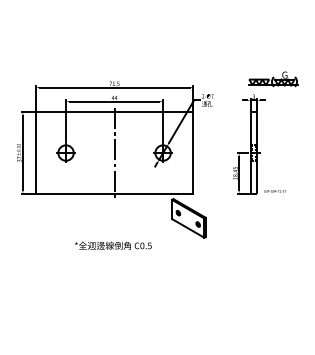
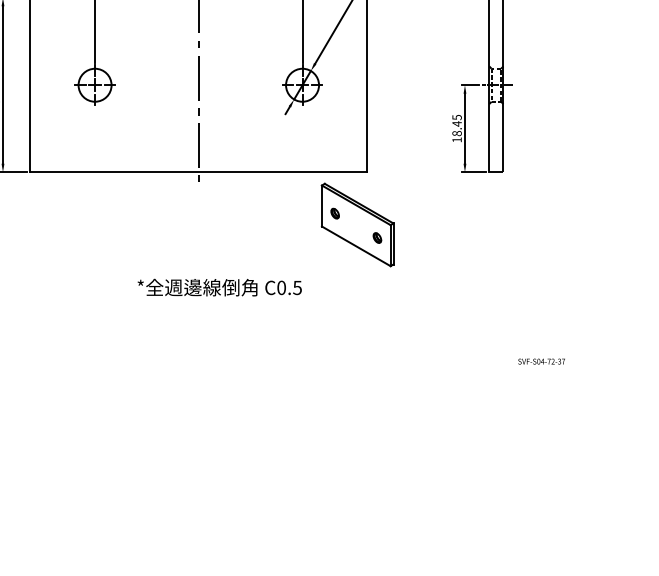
text: (274, 191) -> (540, 361), moved
text: (113, 245) -> (219, 287), moved

